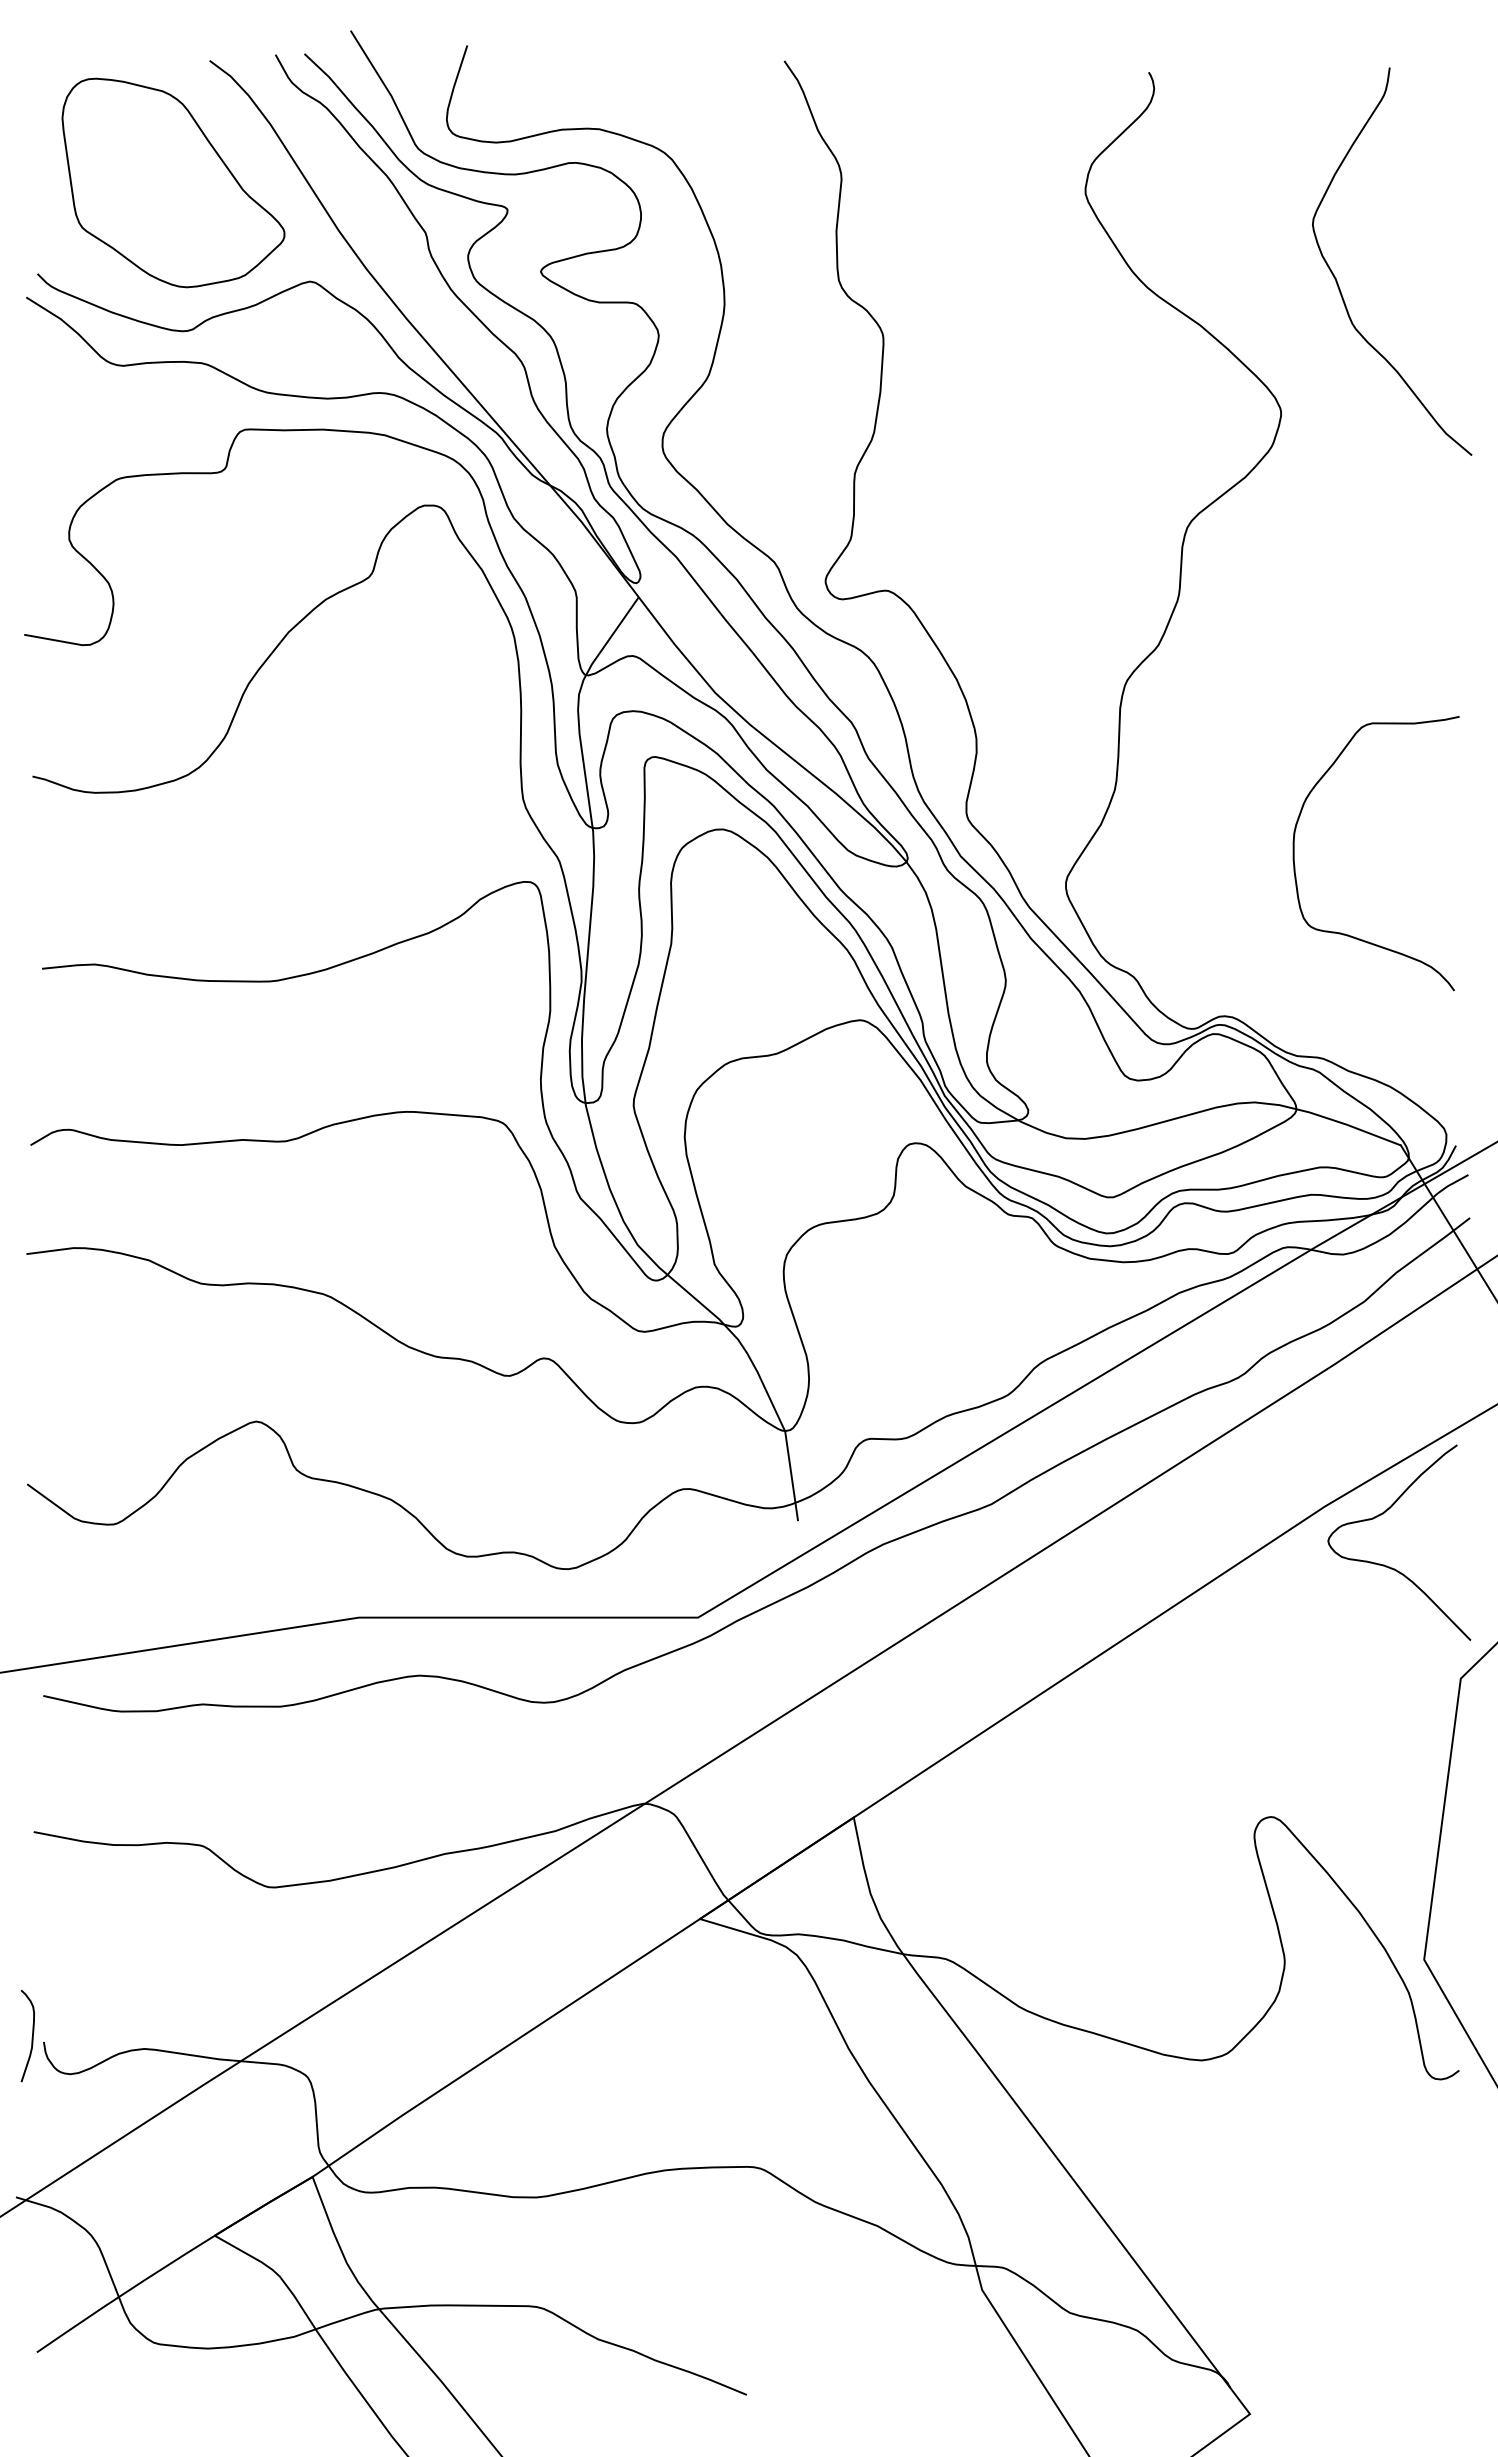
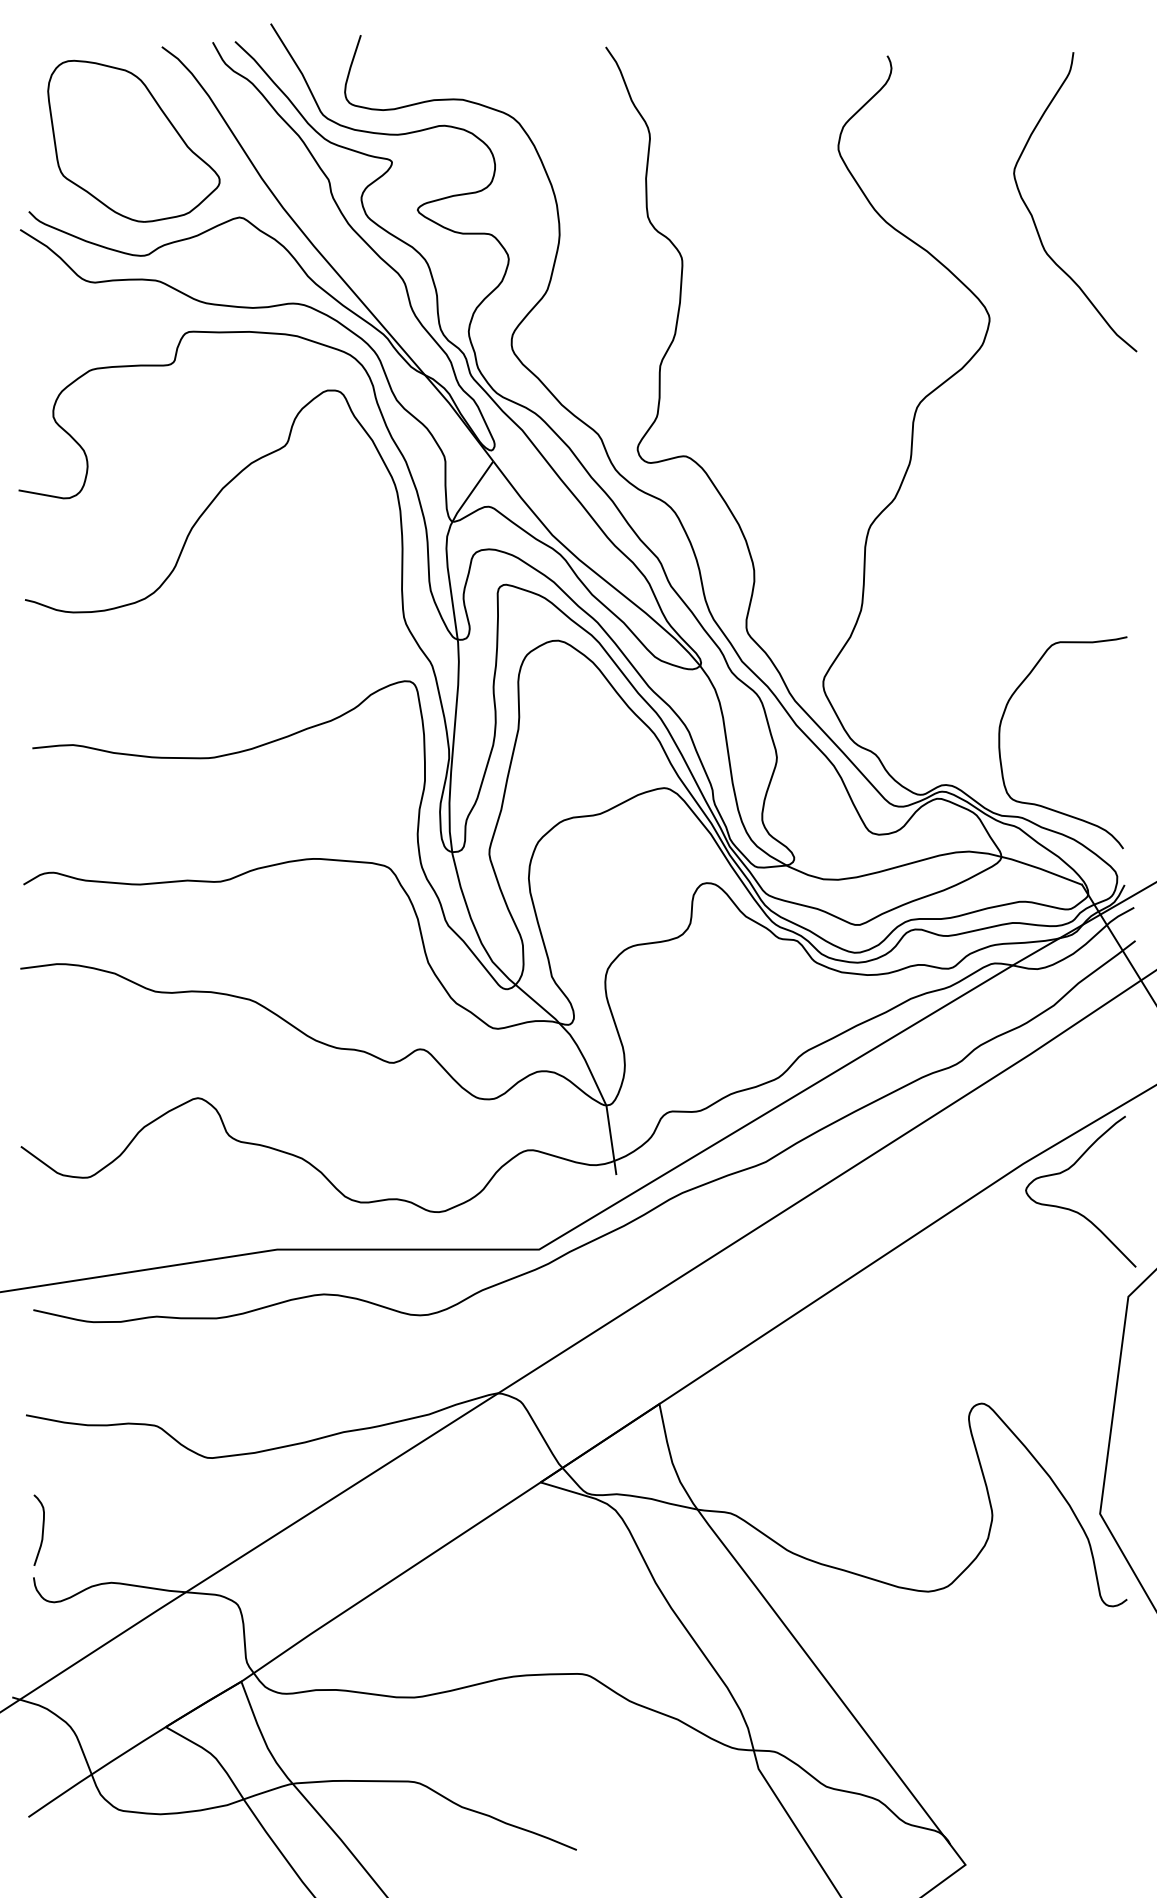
curve: (1295, 865) -> (1000, 752), moved
curve: (31, 2037) -> (41, 1531), moved

